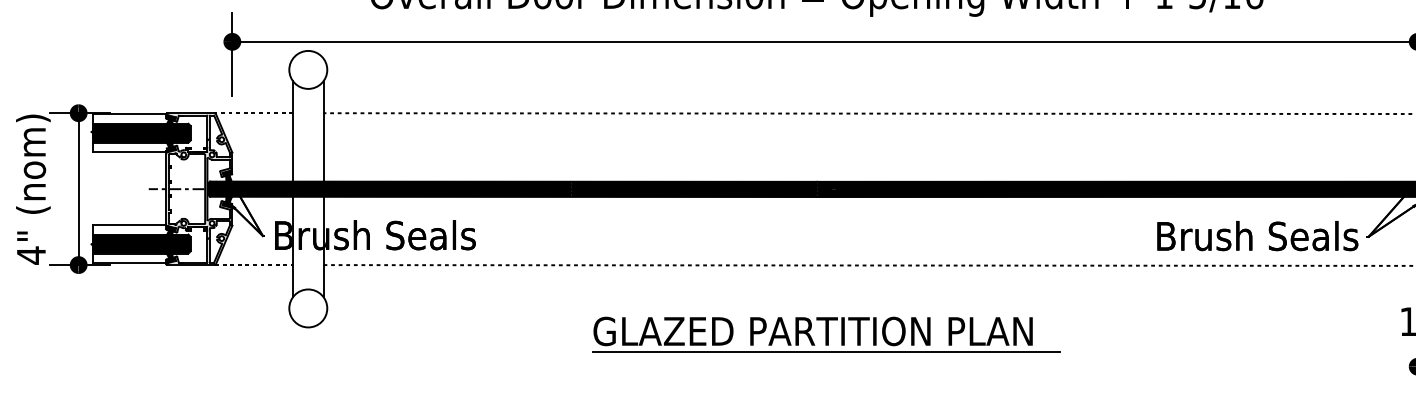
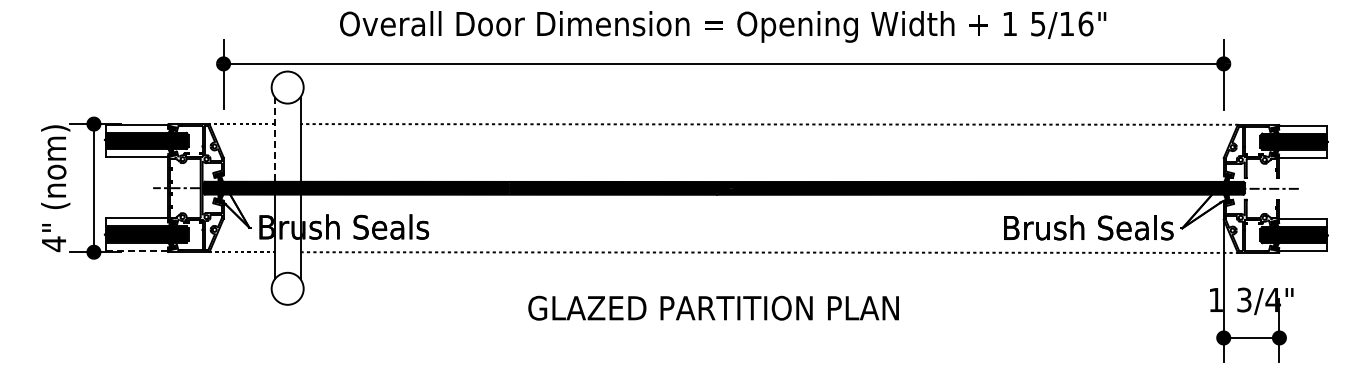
line: (292, 131) -> (274, 139), solid -> dashed
line: (130, 263) -> (137, 250), solid -> dashed
line: (826, 351) -> (724, 325), removed

